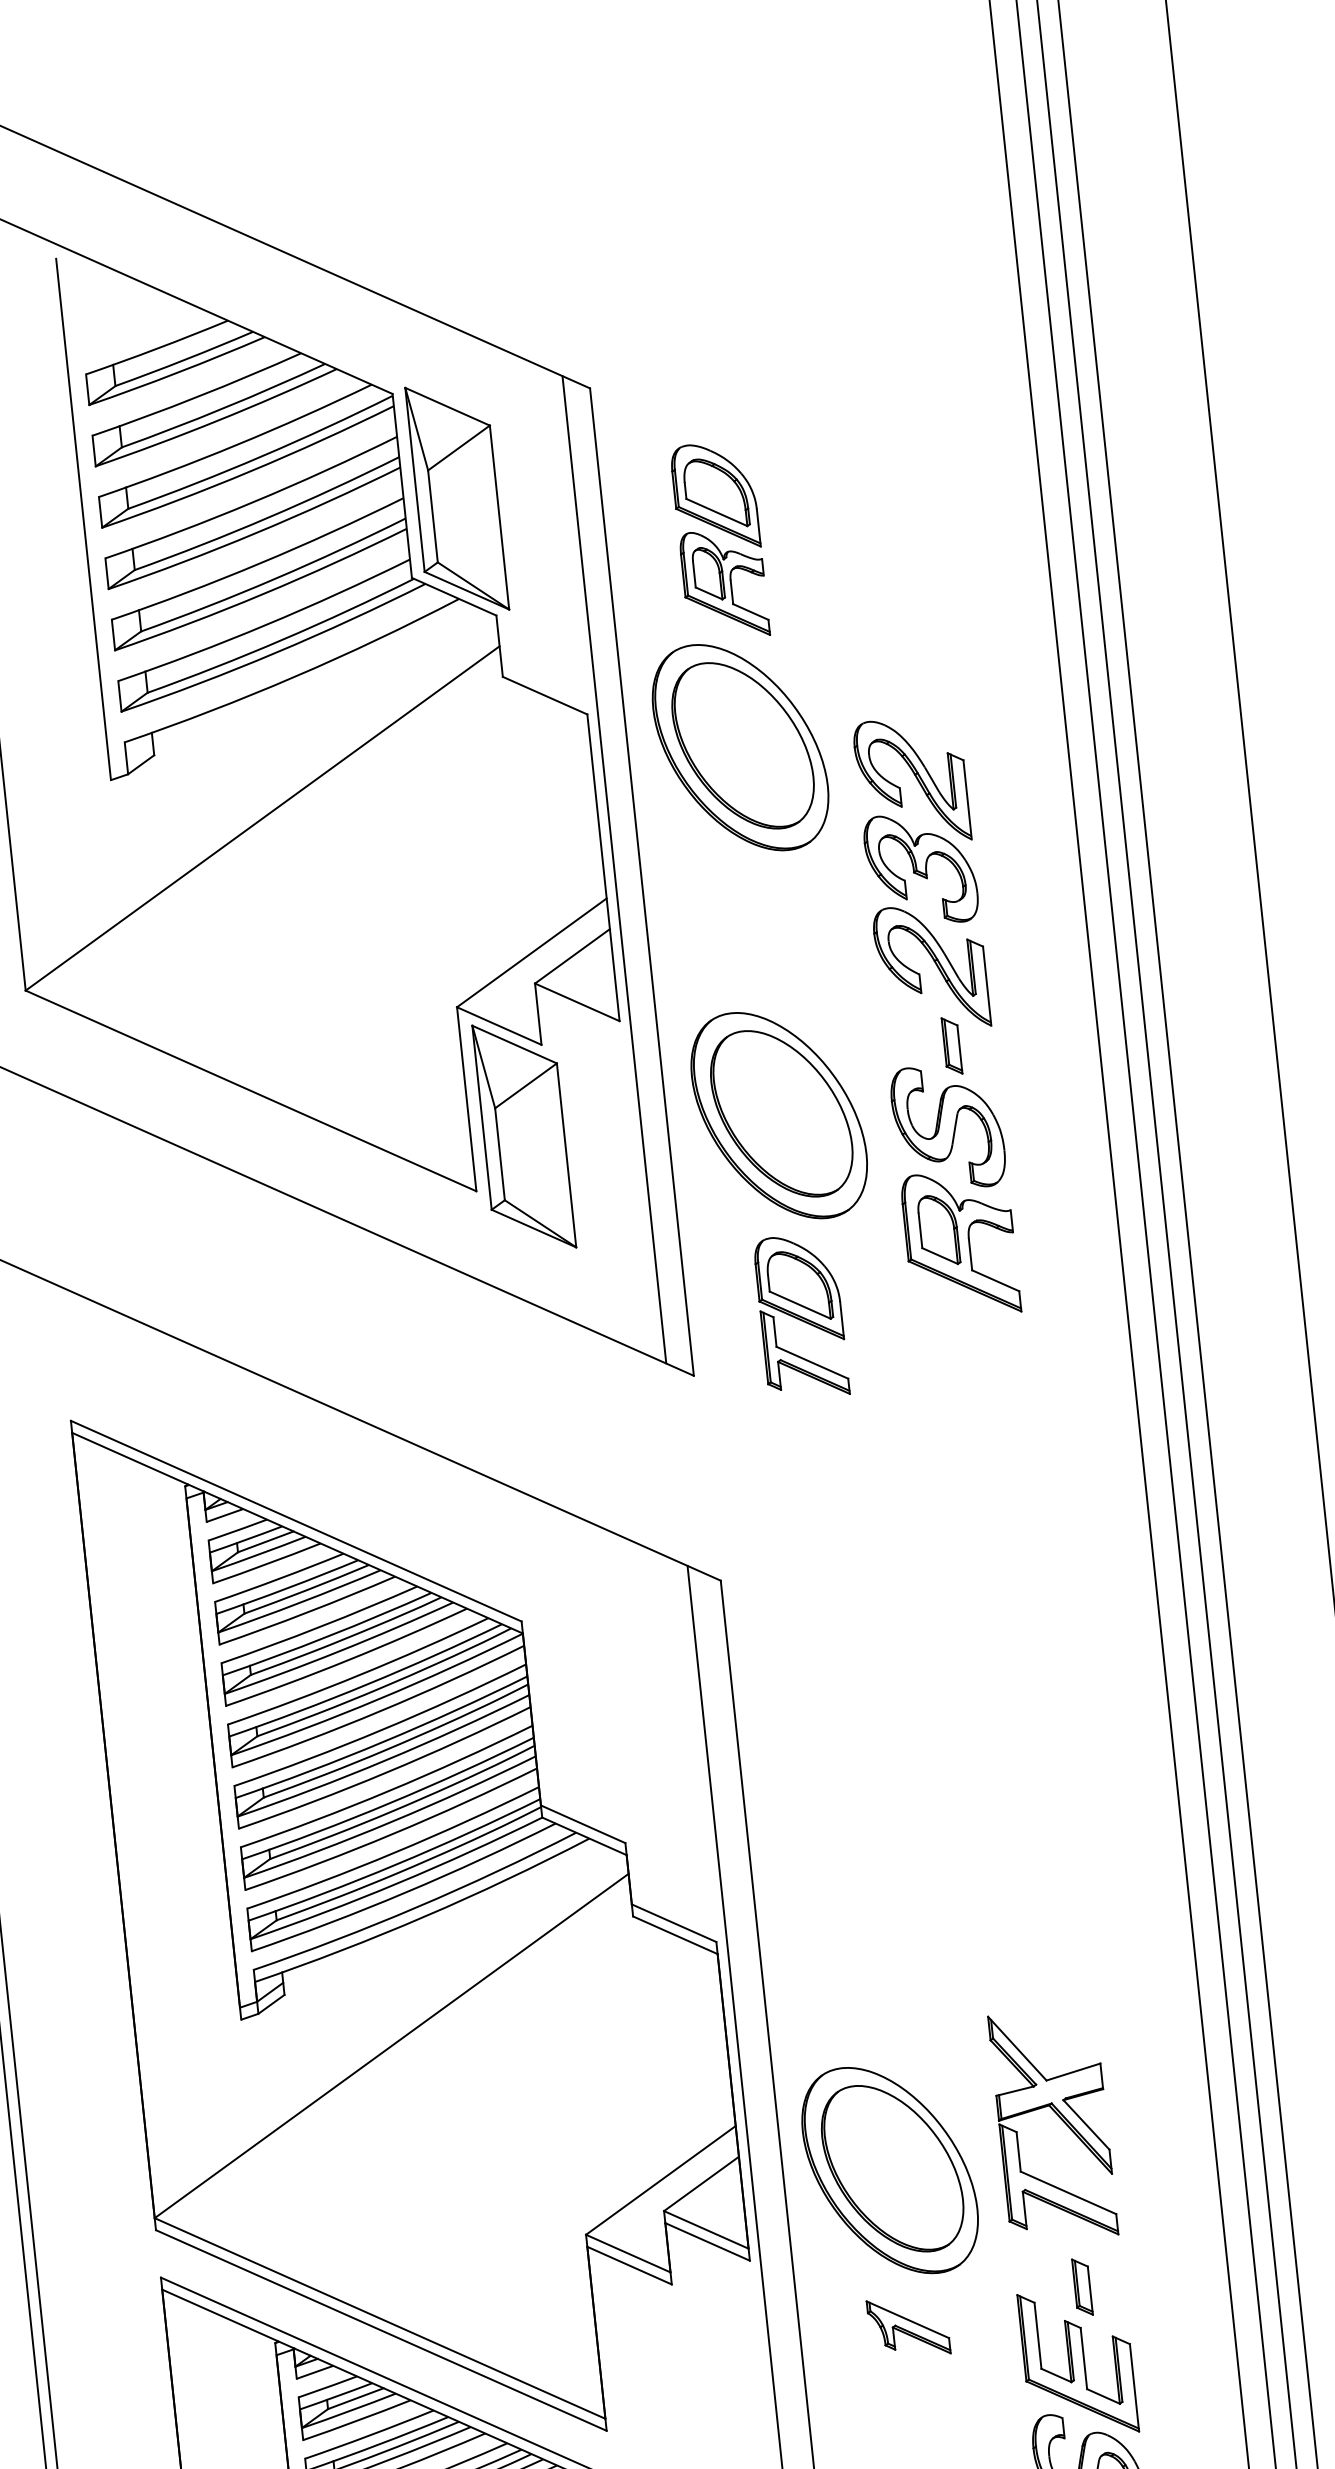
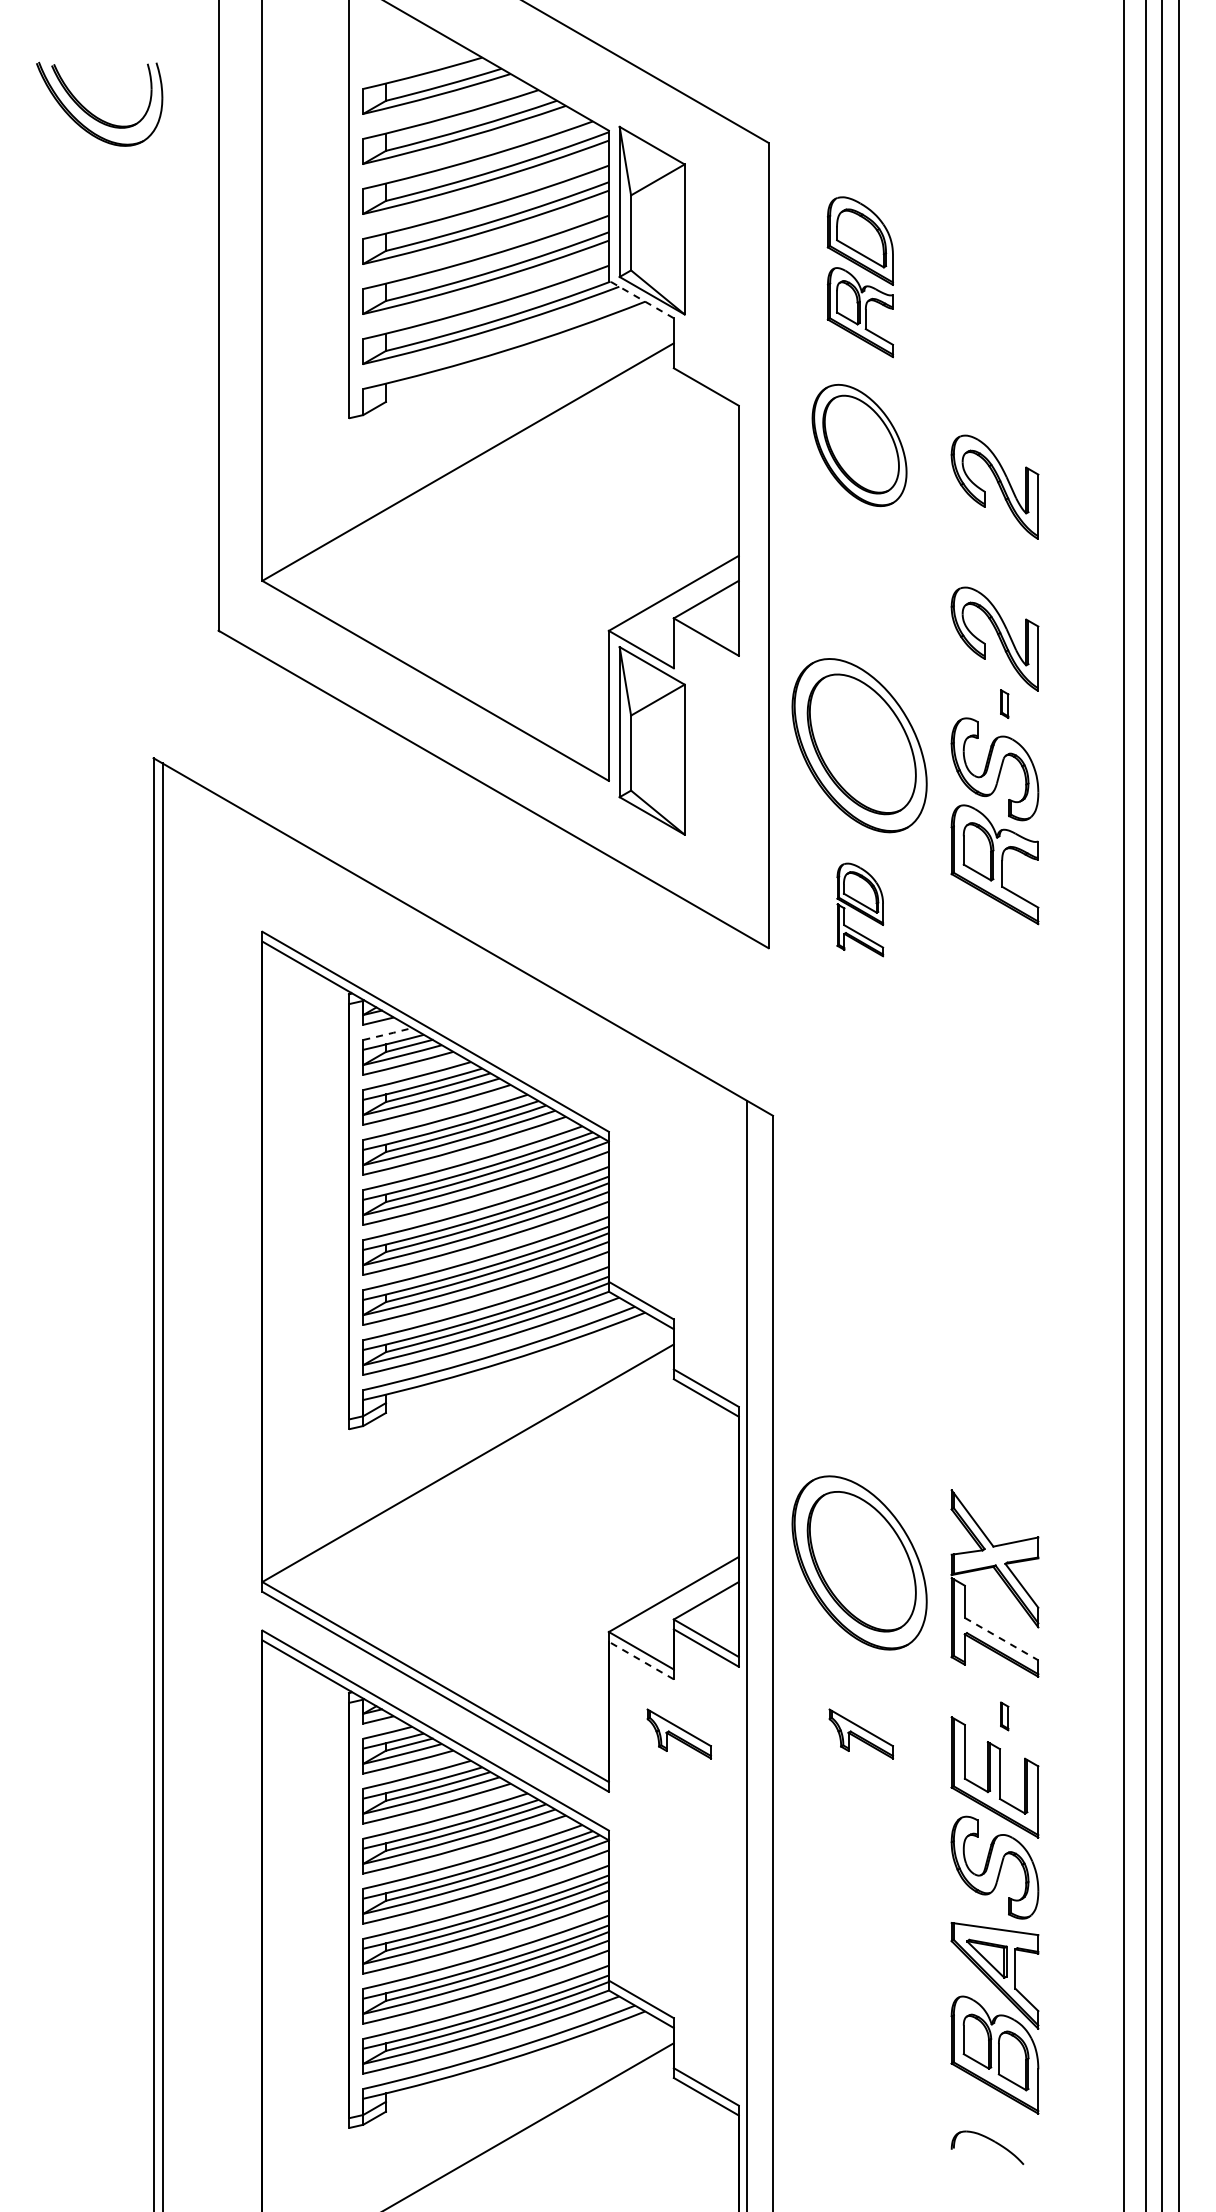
line: (454, 596) -> (641, 299), solid -> dashed
part: (740, 747) -> (859, 445), size x0.7
line: (614, 868) -> (747, 532), removed
part: (920, 868) -> (994, 558), removed
part: (951, 1045) -> (1004, 703), size x0.6
part: (800, 1316) -> (859, 909), size x0.7
line: (238, 1530) -> (388, 1034), solid -> dashed
part: (889, 2169) -> (859, 1562), moved
line: (1069, 2193) -> (1002, 1639), solid -> dashed
line: (629, 2265) -> (641, 1660), solid -> dashed
part: (1082, 2287) -> (1004, 1716), size x0.6
part: (684, 2350) -> (678, 1733), added

